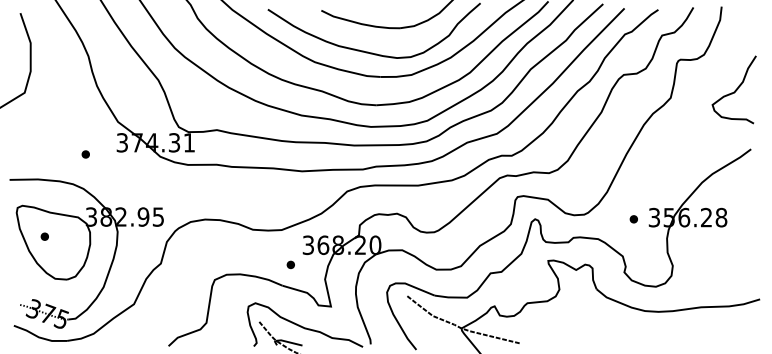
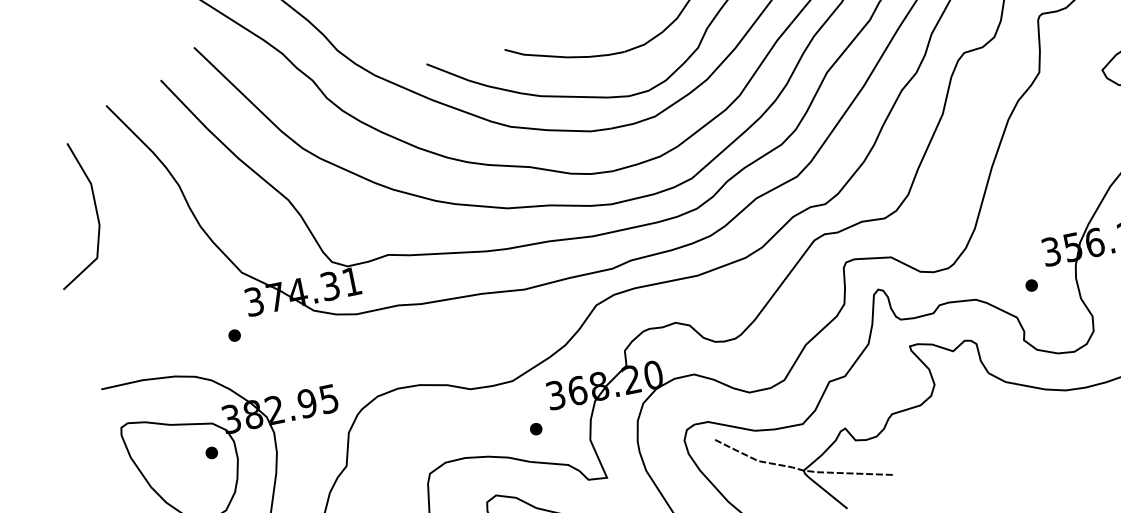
part: (85, 154) -> (234, 335), moved
part: (633, 219) -> (1031, 285), moved
part: (44, 236) -> (211, 452), moved

